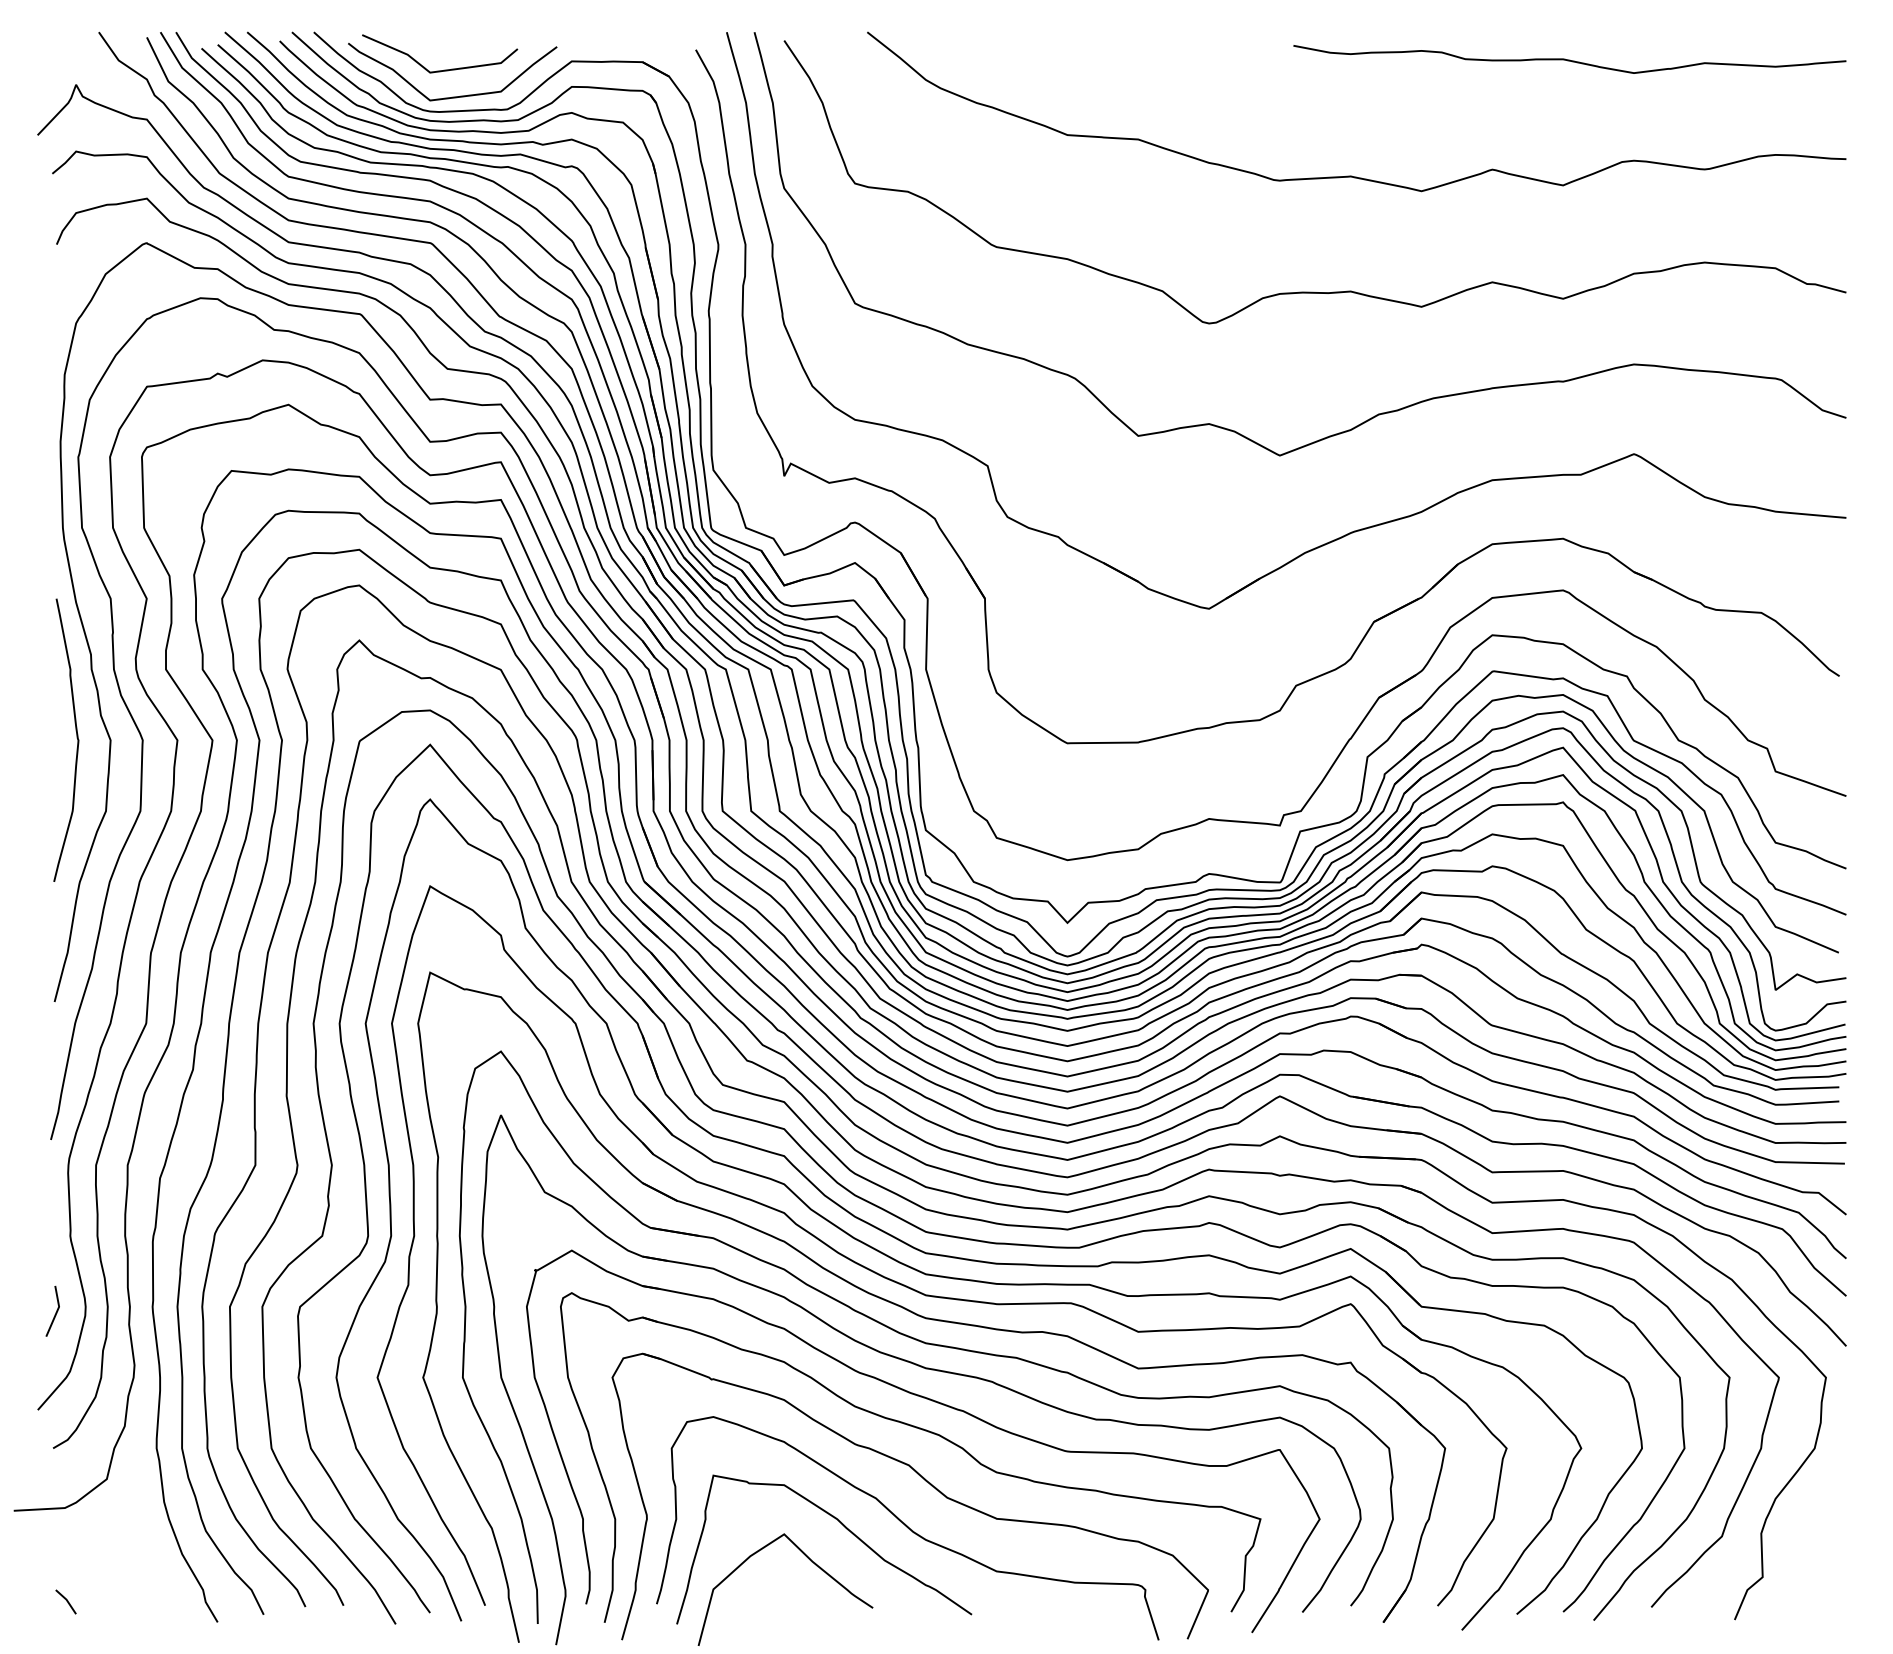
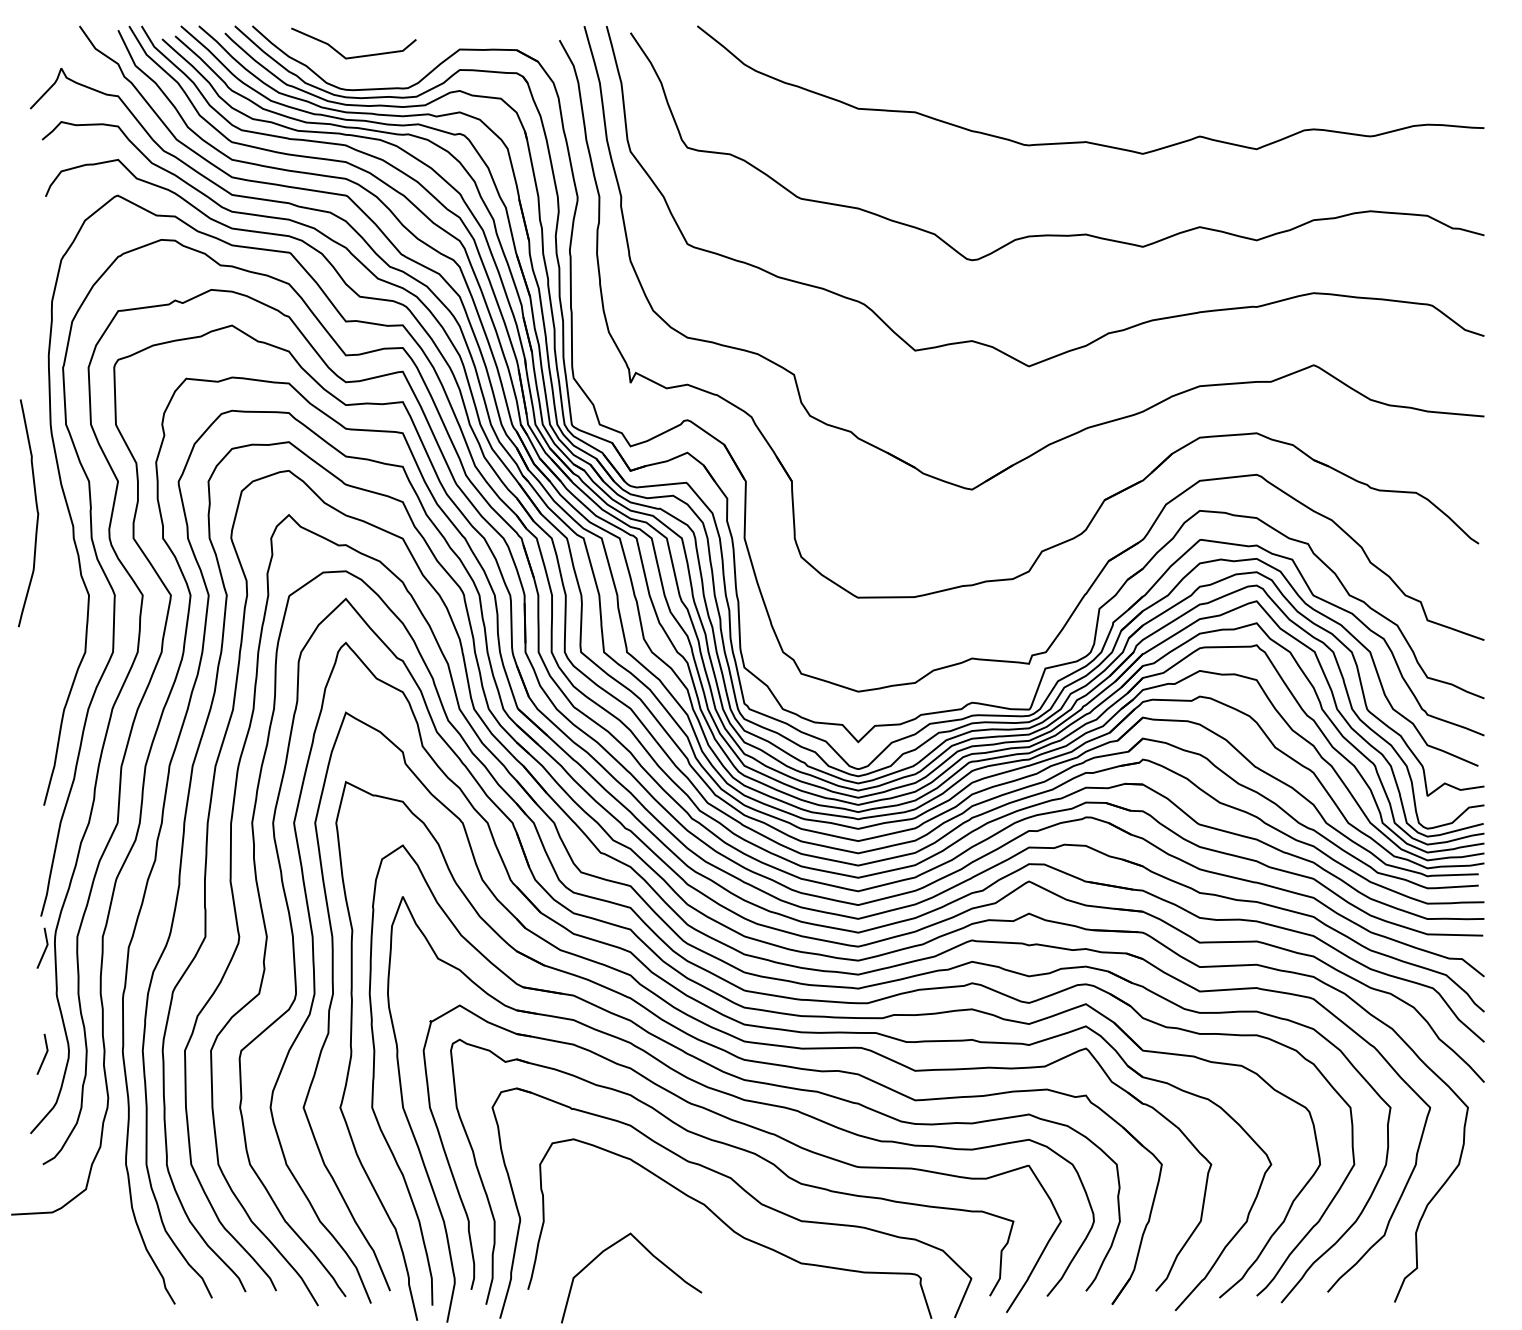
curve: (1569, 59) -> (1261, 48), removed
curve: (452, 96) -> (363, 77), removed
curve: (76, 738) -> (36, 511), moved
line: (55, 1180) -> (44, 949), added
curve: (845, 1528) -> (679, 1228), removed
line: (65, 1600) -> (52, 1286), removed

